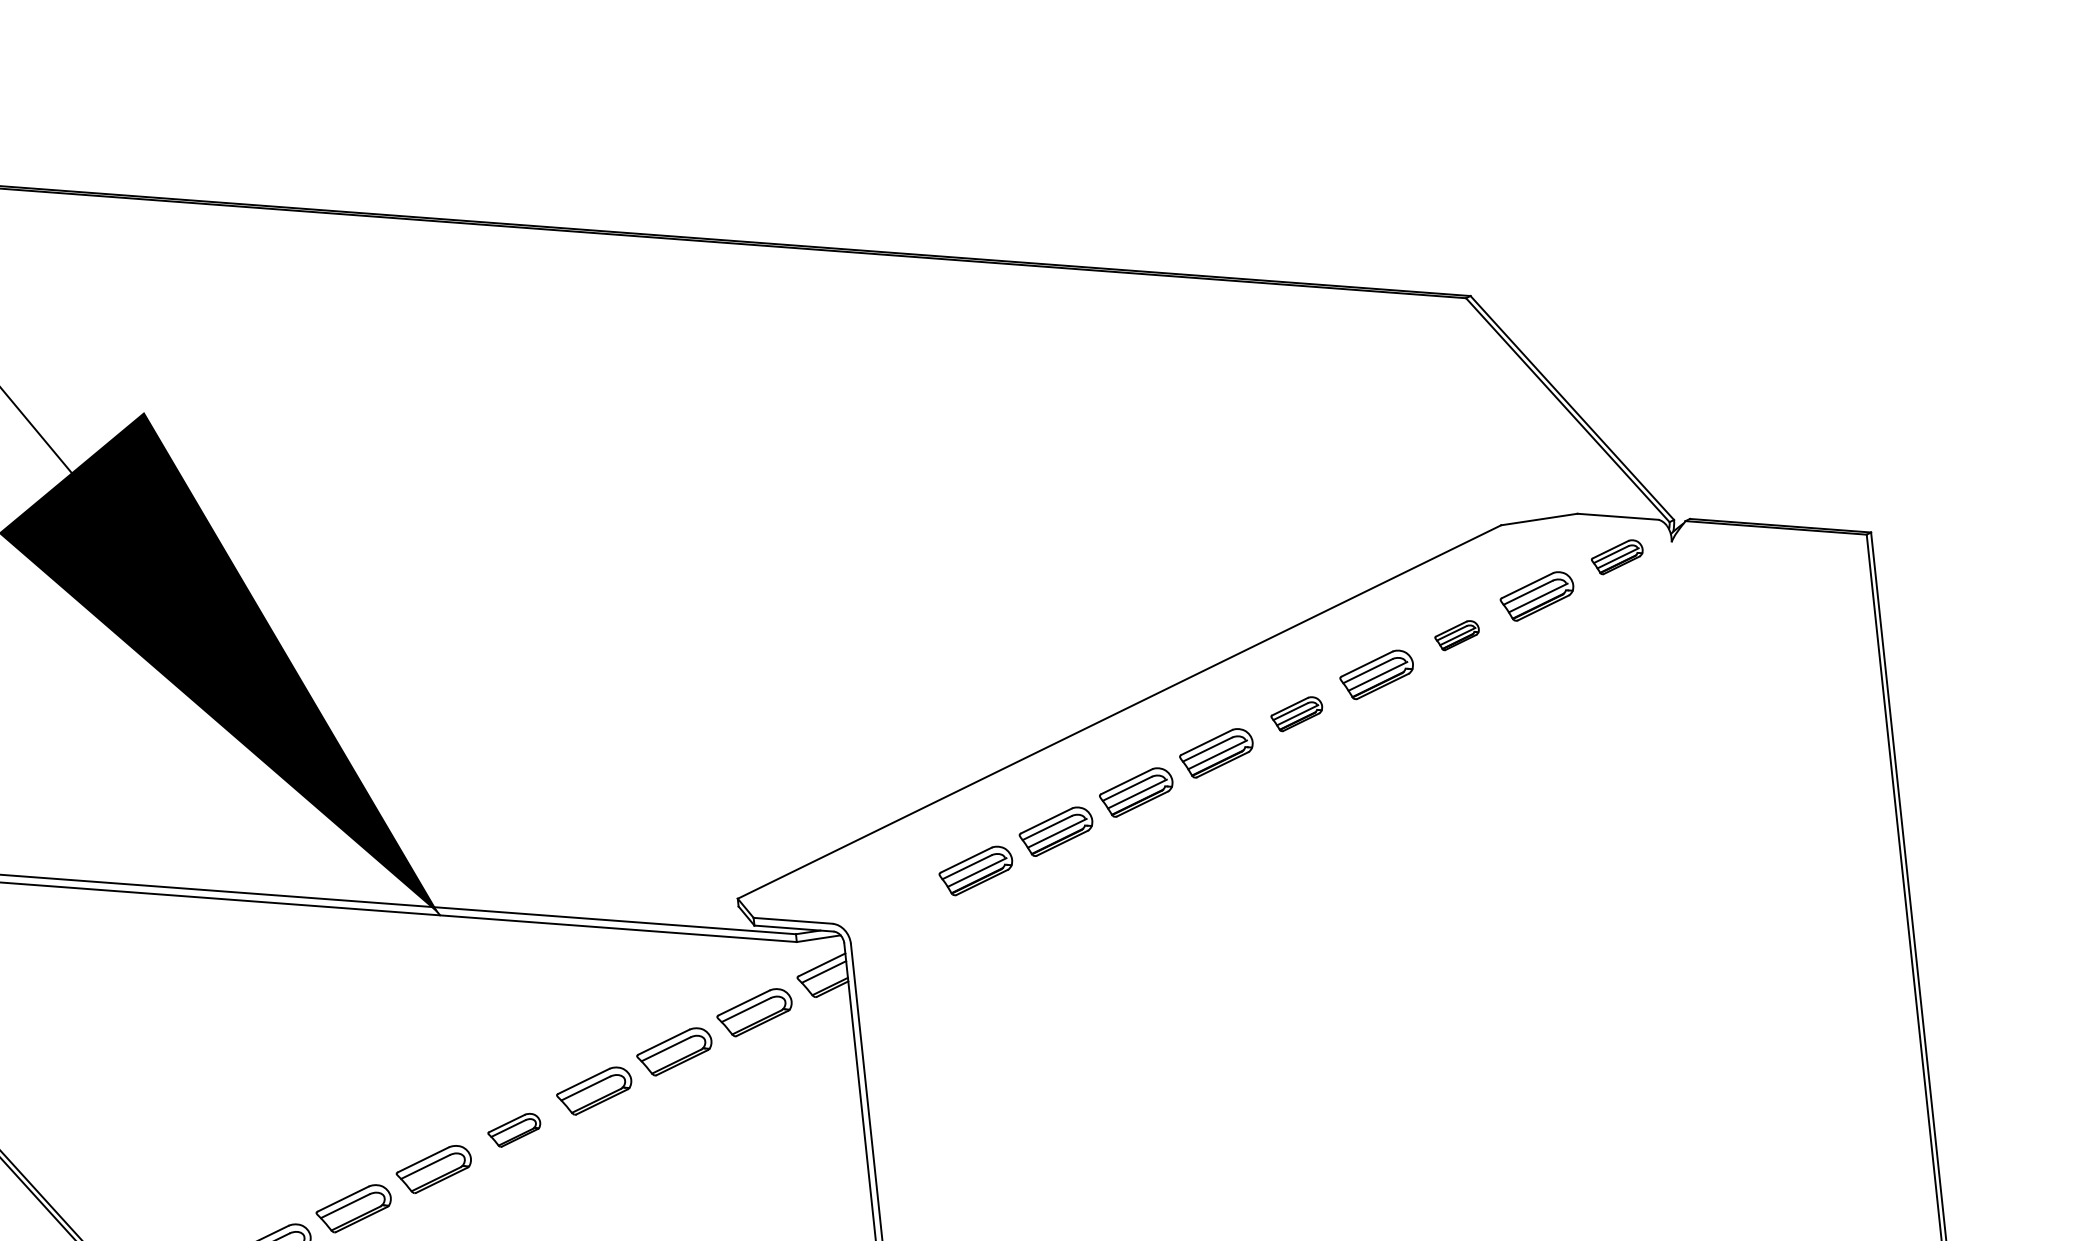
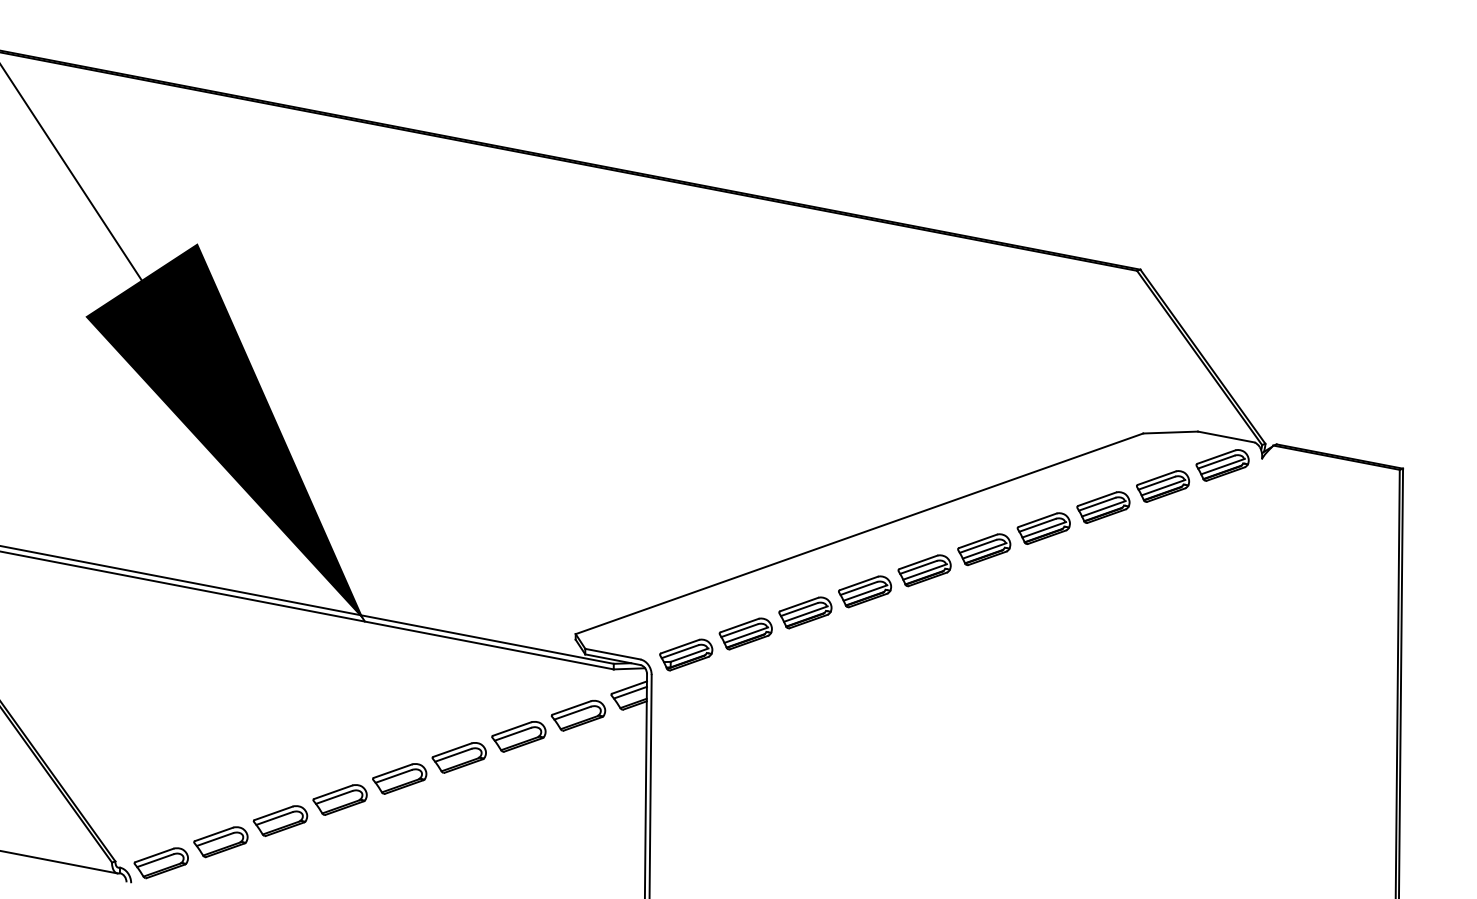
part: (1617, 557) -> (1222, 465), size x1.43
part: (1457, 635) -> (1103, 507), size x1.67
part: (1297, 713) -> (984, 549), size x1.43
part: (896, 909) -> (686, 654), added
part: (514, 1129) -> (399, 778), size x1.43

